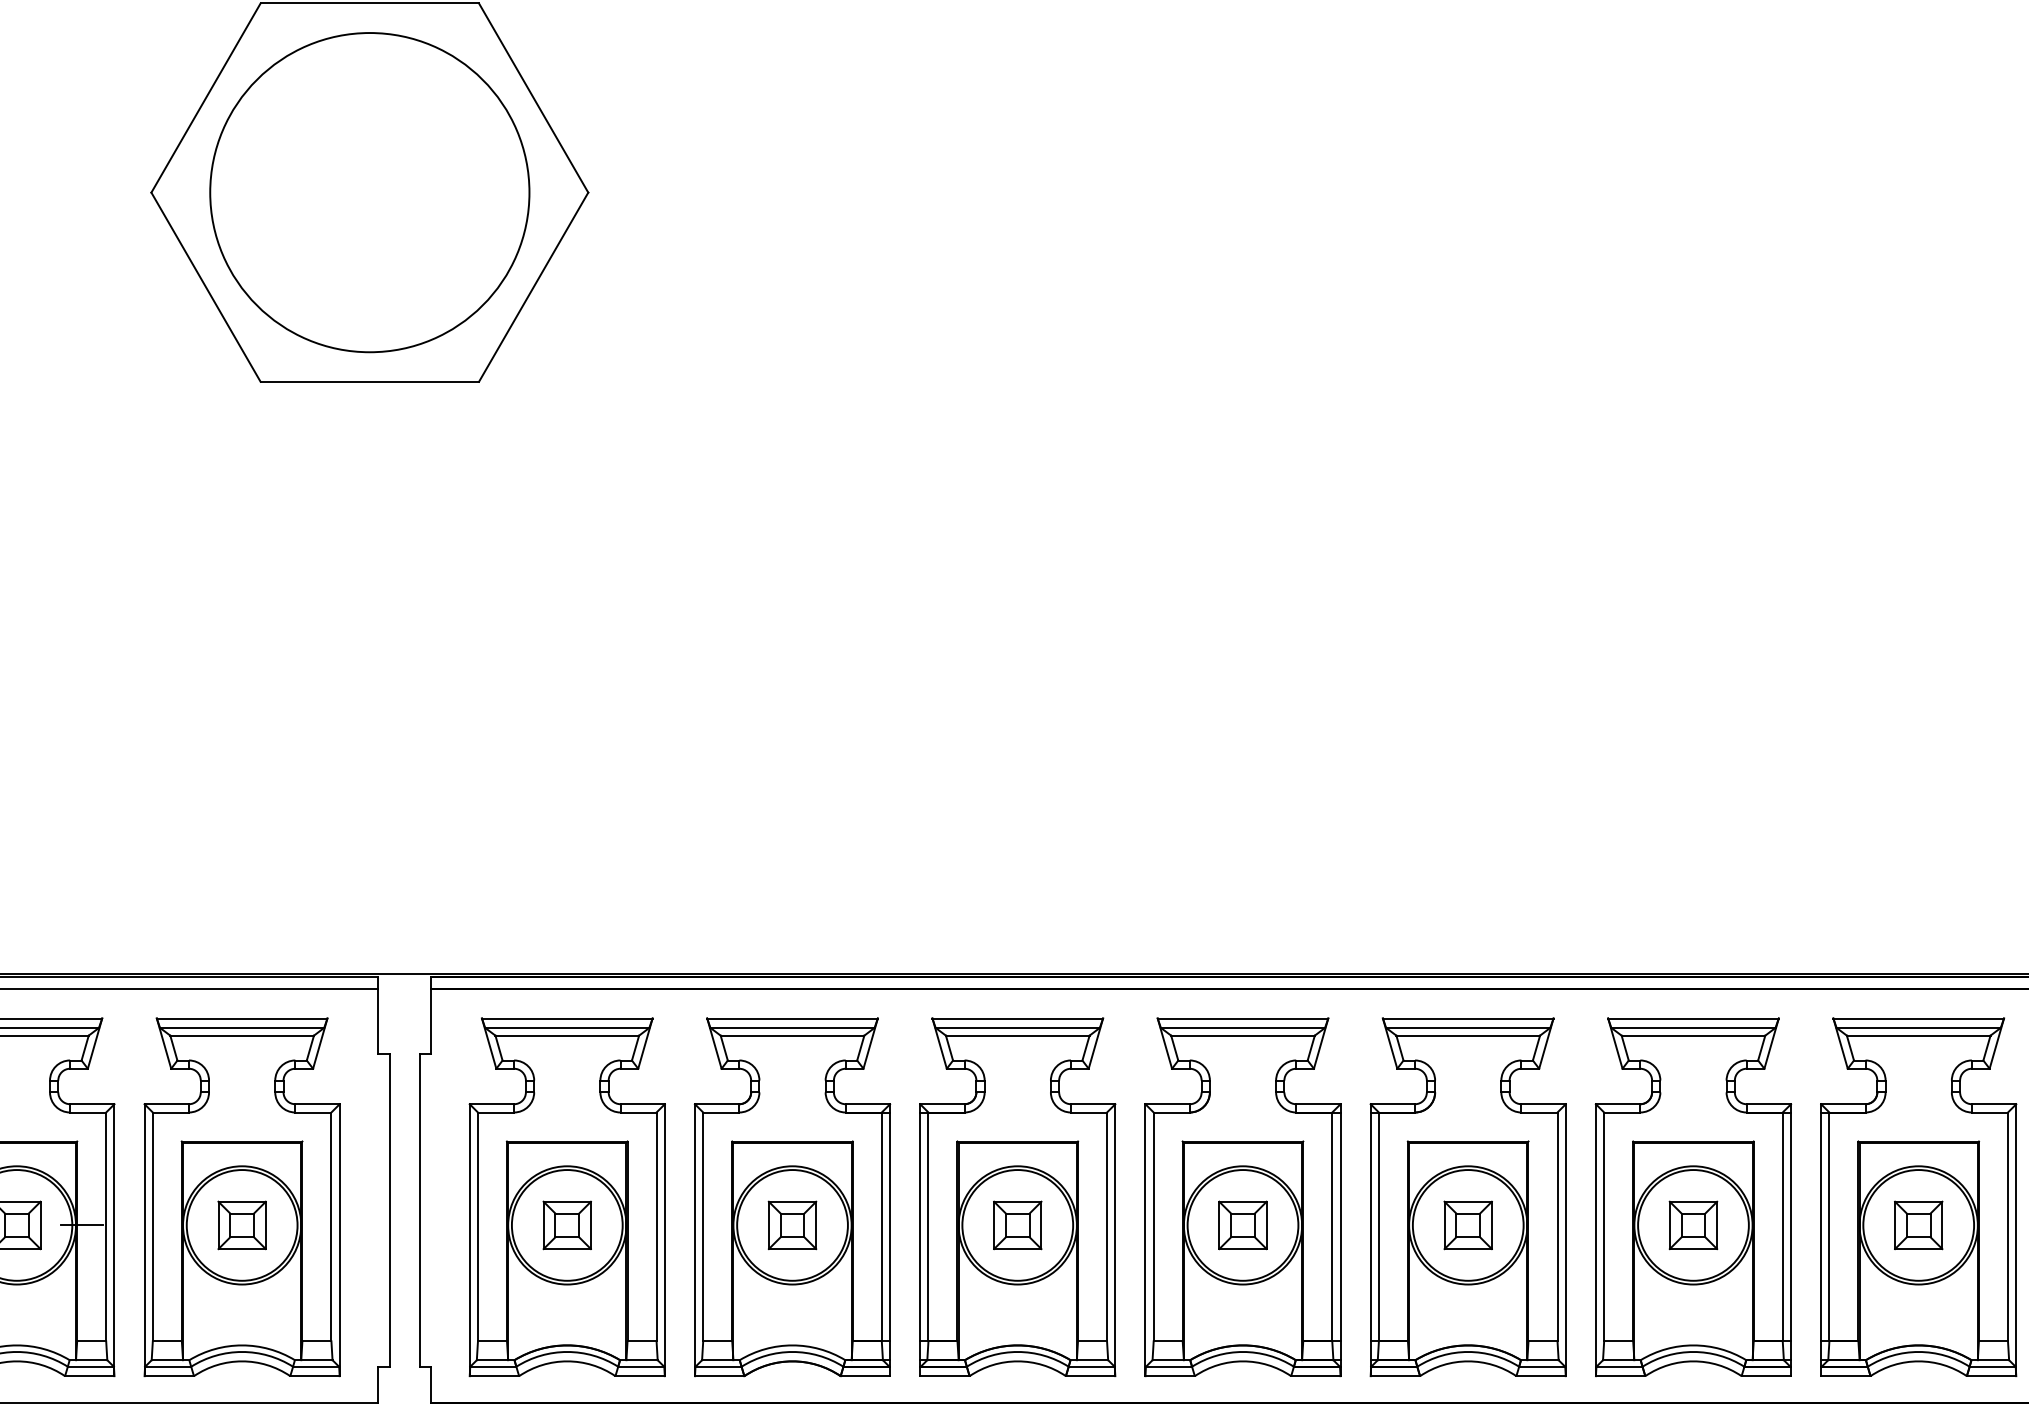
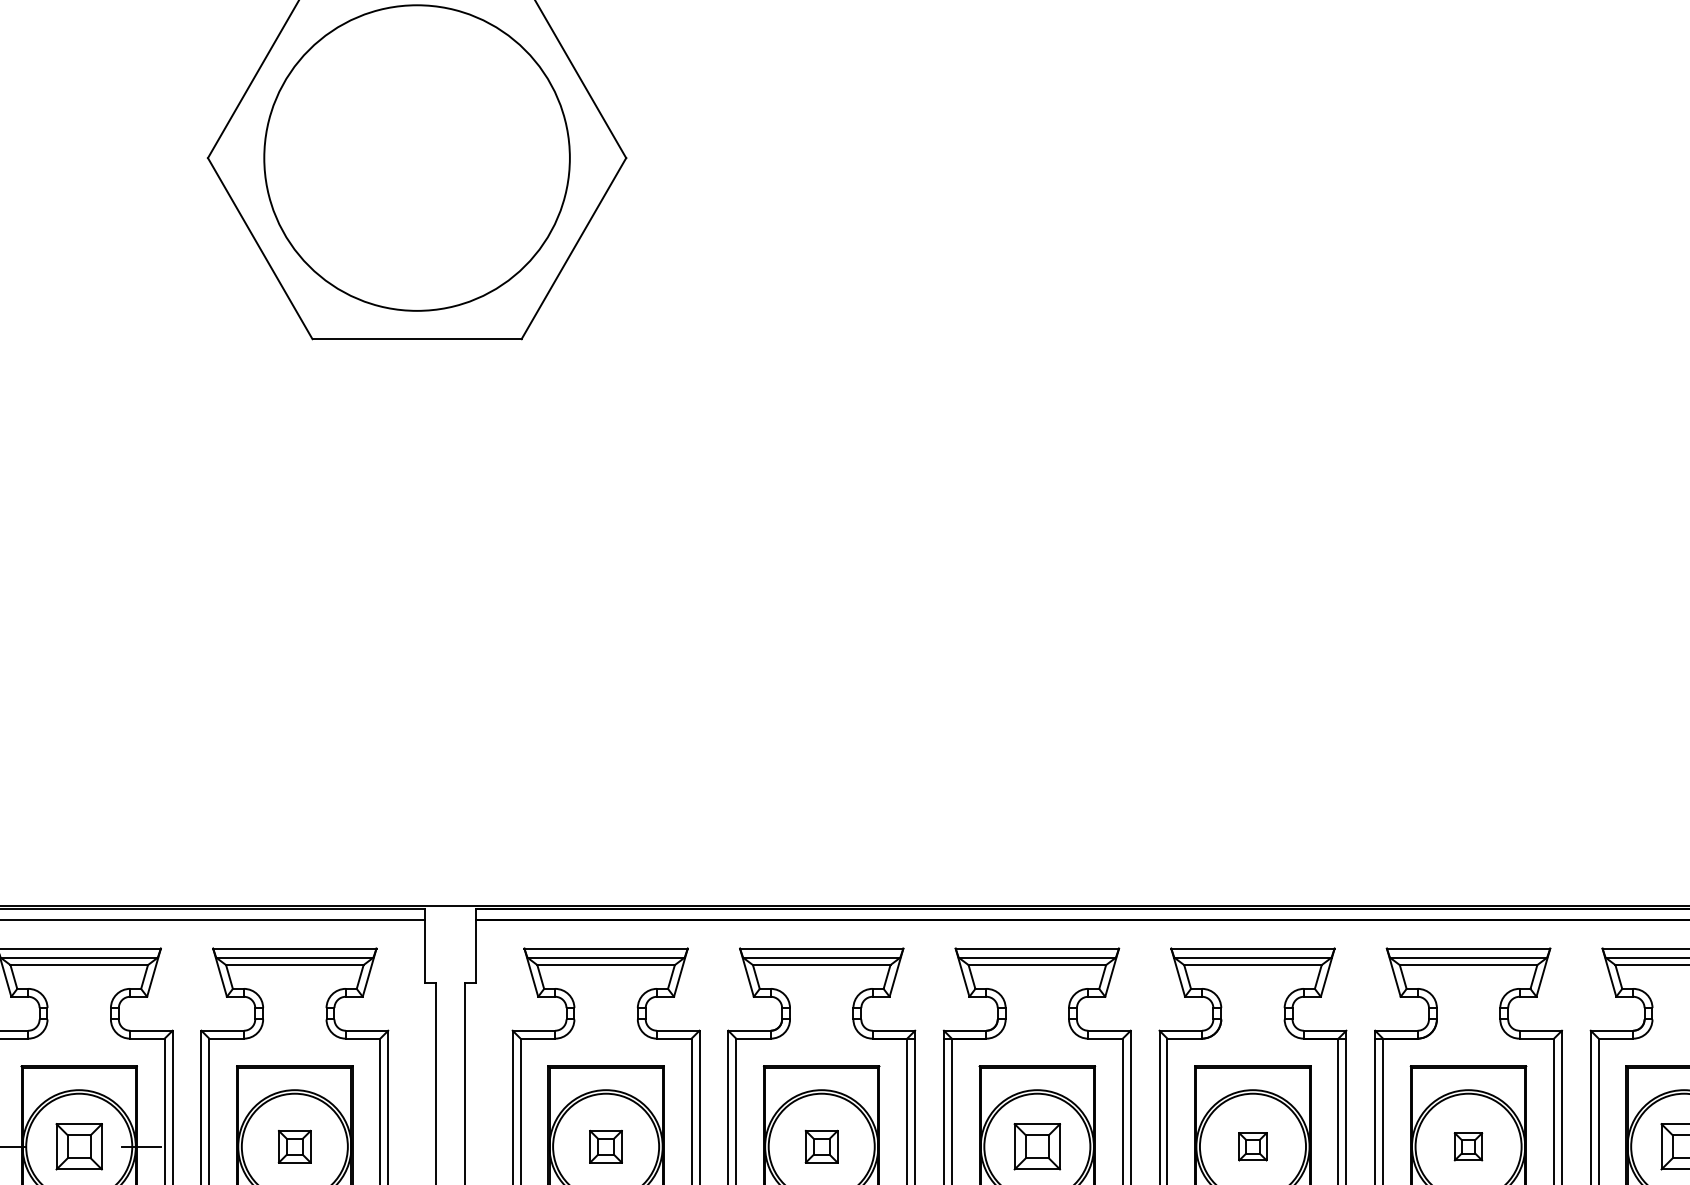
part: (241, 1225) -> (294, 1146), size x0.7
part: (566, 1225) -> (605, 1146), size x0.7
part: (792, 1225) -> (821, 1146), size x0.7
part: (1242, 1225) -> (1252, 1146), size x0.6
part: (1467, 1225) -> (1467, 1146), size x0.6

